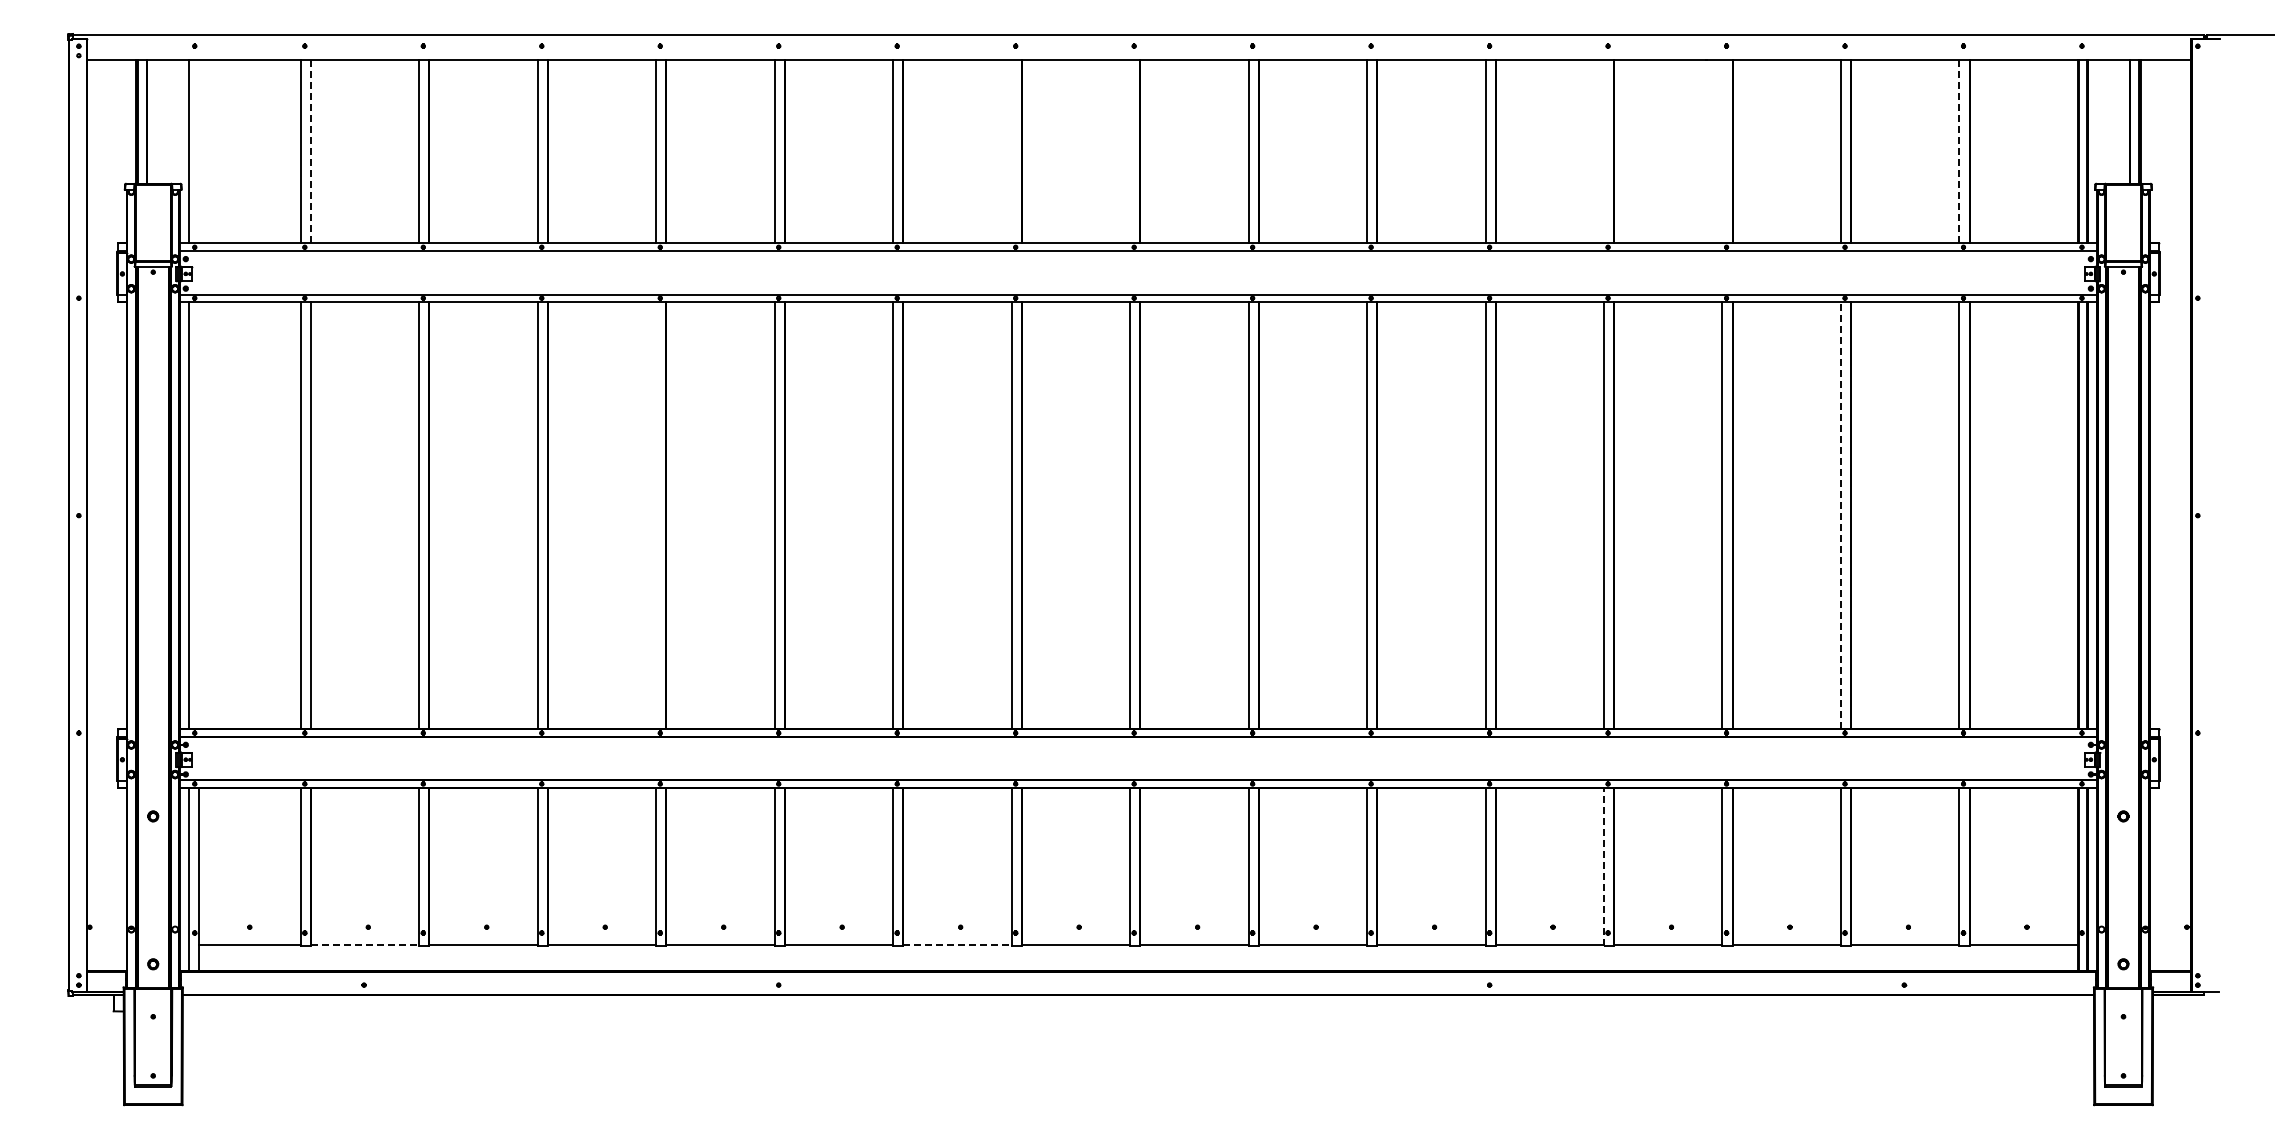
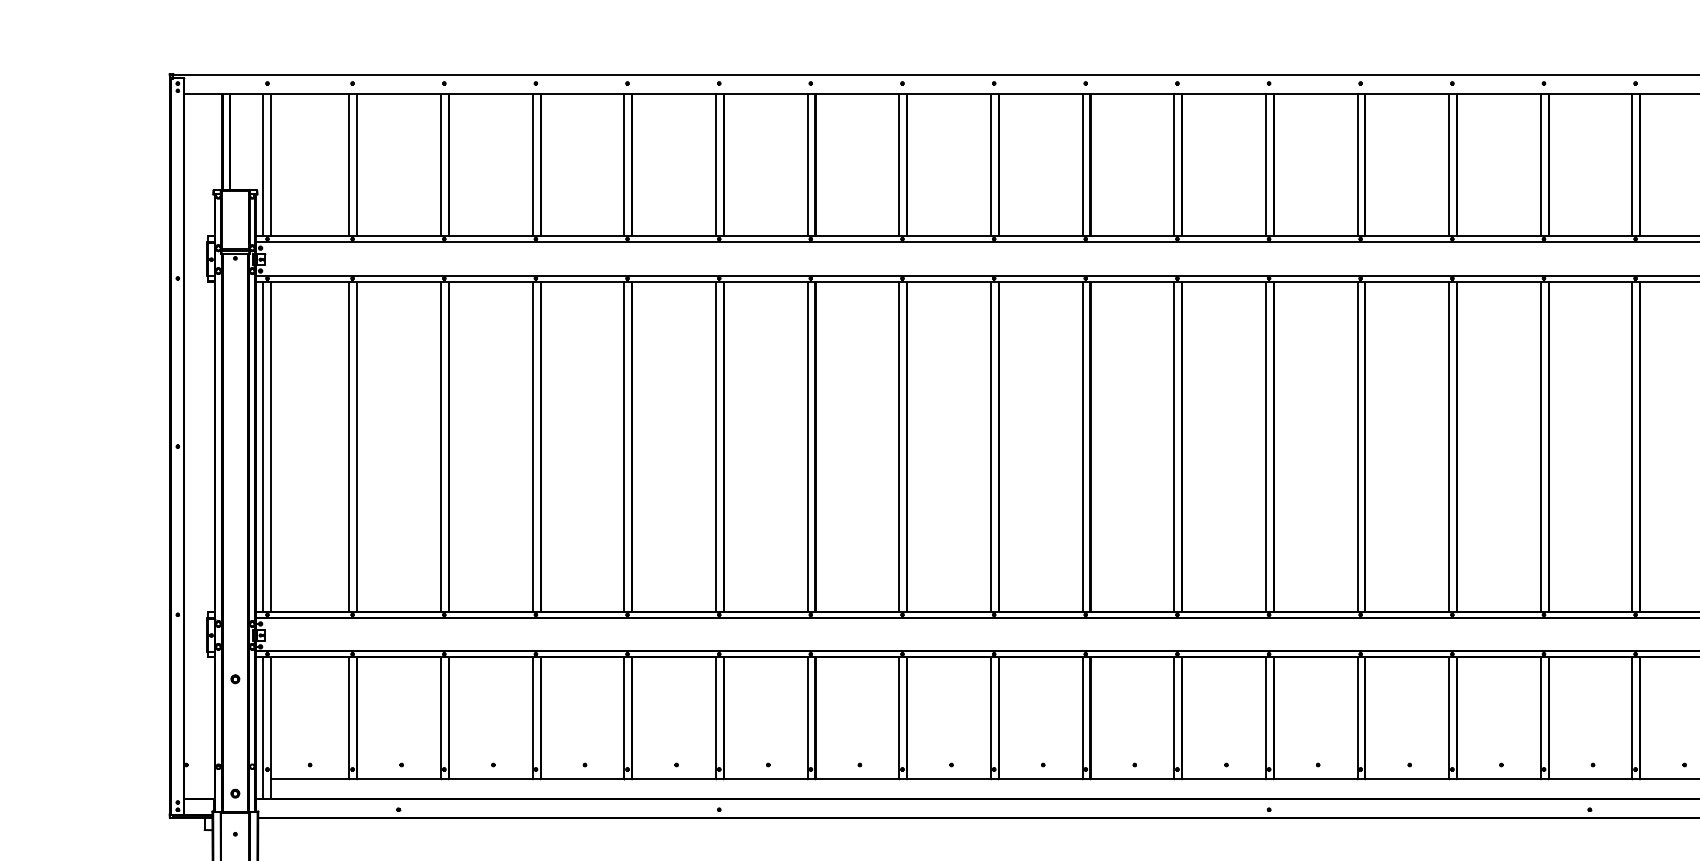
line: (198, 151) -> (270, 164), added
line: (311, 151) -> (357, 164), dashed -> solid
line: (1011, 151) -> (899, 164), added
line: (1130, 151) -> (991, 164), added
line: (1603, 151) -> (1357, 164), added
line: (1722, 151) -> (1449, 164), added
line: (1959, 151) -> (1632, 164), dashed -> solid
line: (198, 515) -> (270, 446), added
line: (656, 515) -> (624, 446), added
line: (1840, 515) -> (1540, 446), dashed -> solid
line: (1603, 866) -> (1357, 718), dashed -> solid
line: (365, 944) -> (399, 778), dashed -> solid
line: (957, 944) -> (857, 778), dashed -> solid

